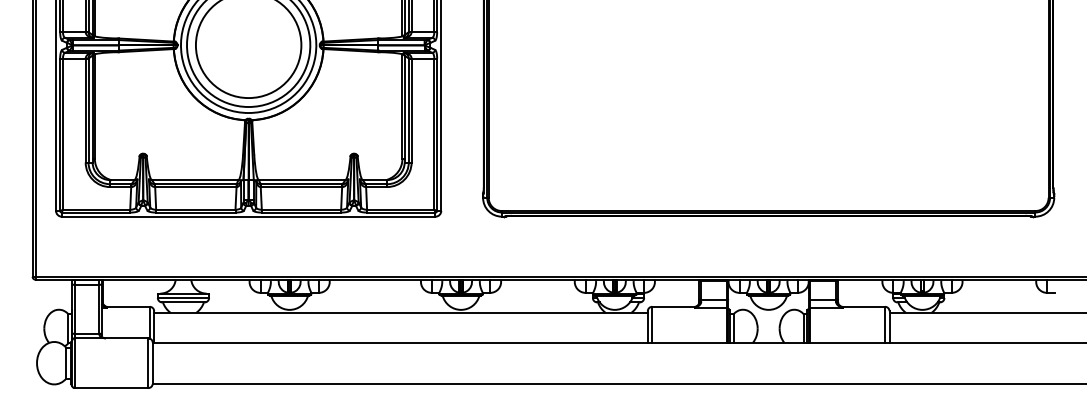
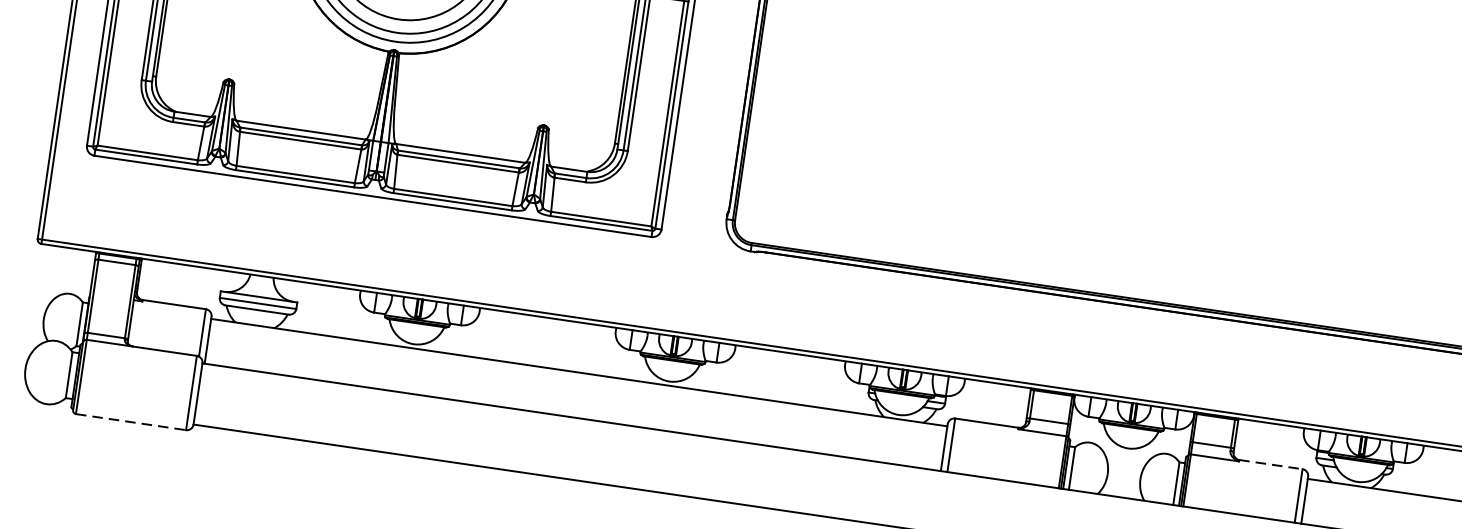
line: (864, 306) -> (1271, 464), solid -> dashed
line: (111, 388) -> (131, 422), solid -> dashed

